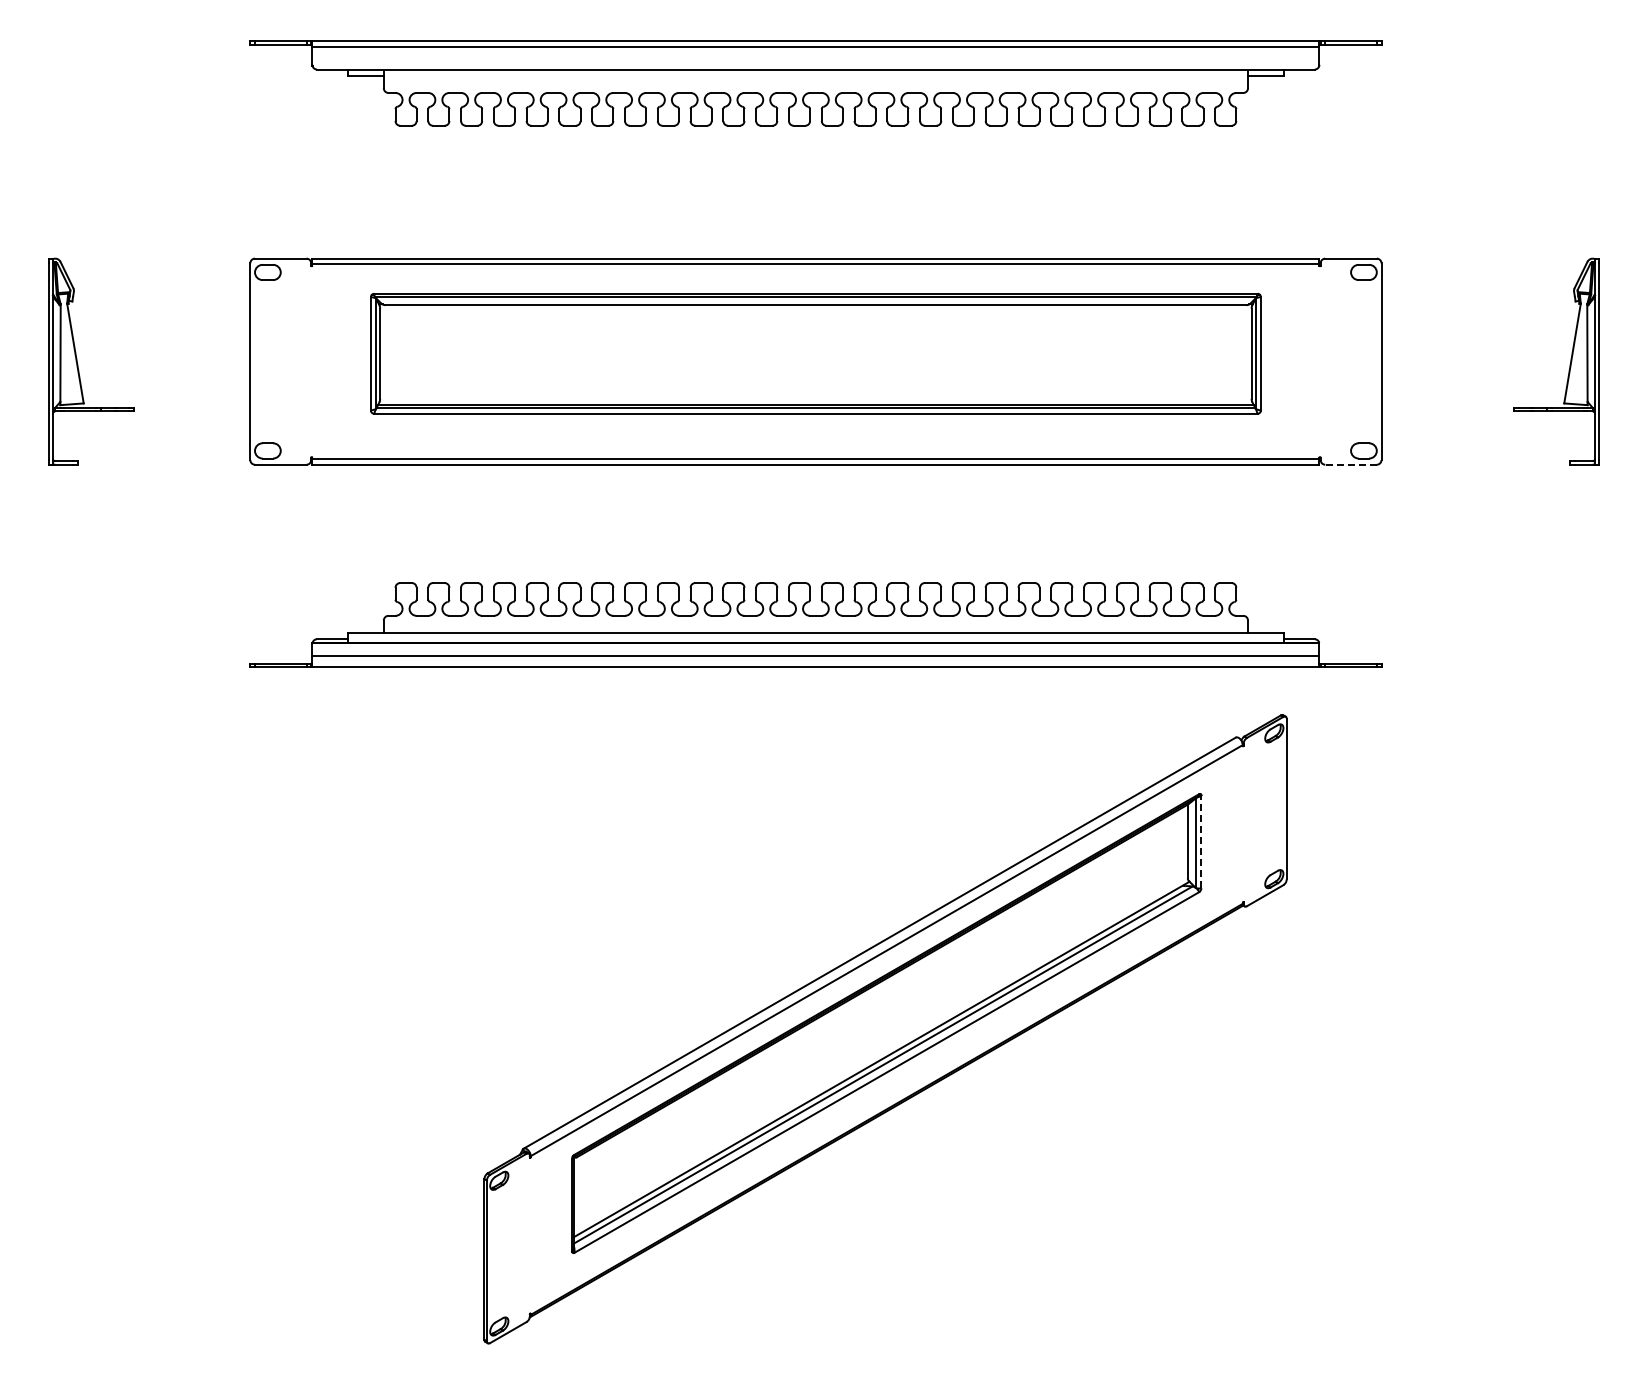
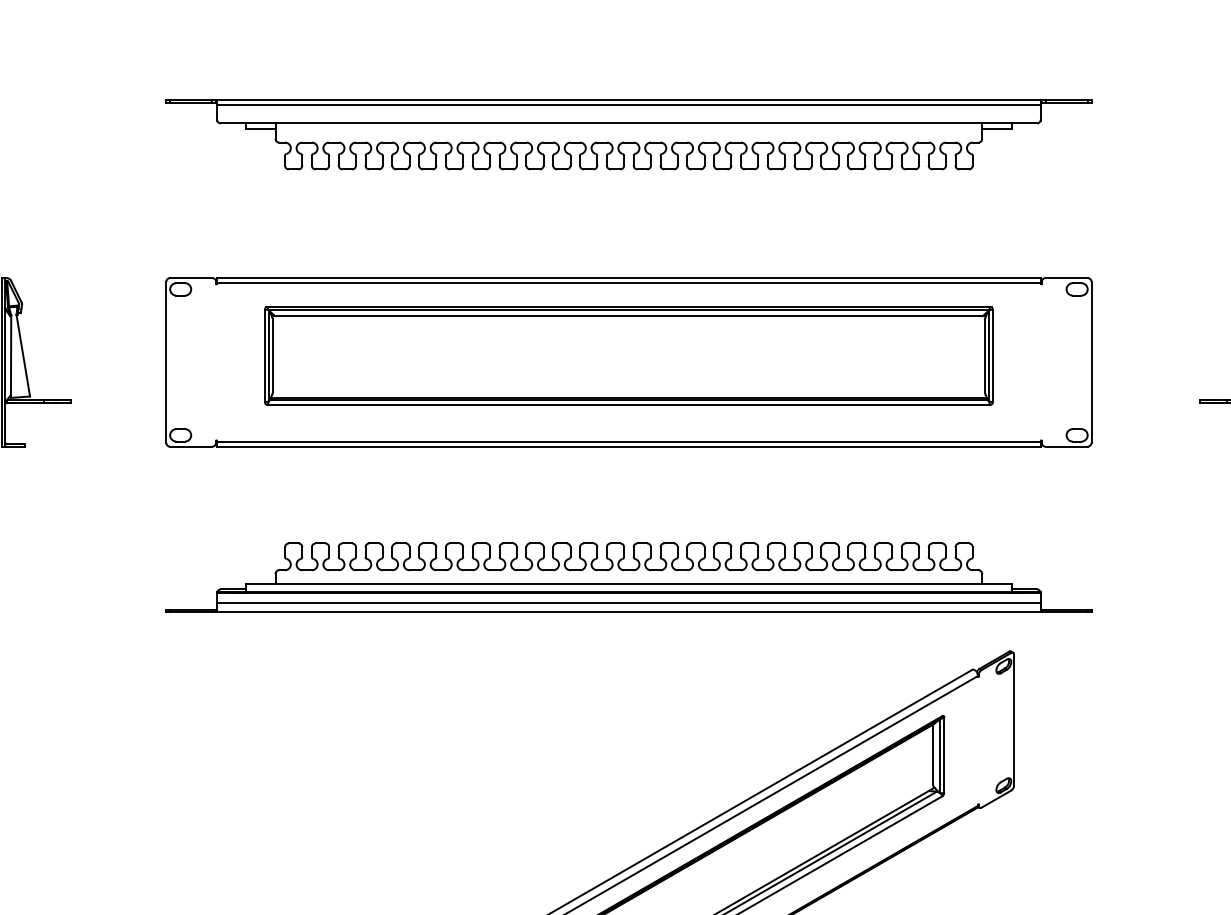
line: (1351, 464) -> (1066, 446), dashed -> solid
line: (1201, 841) -> (944, 754), dashed -> solid

